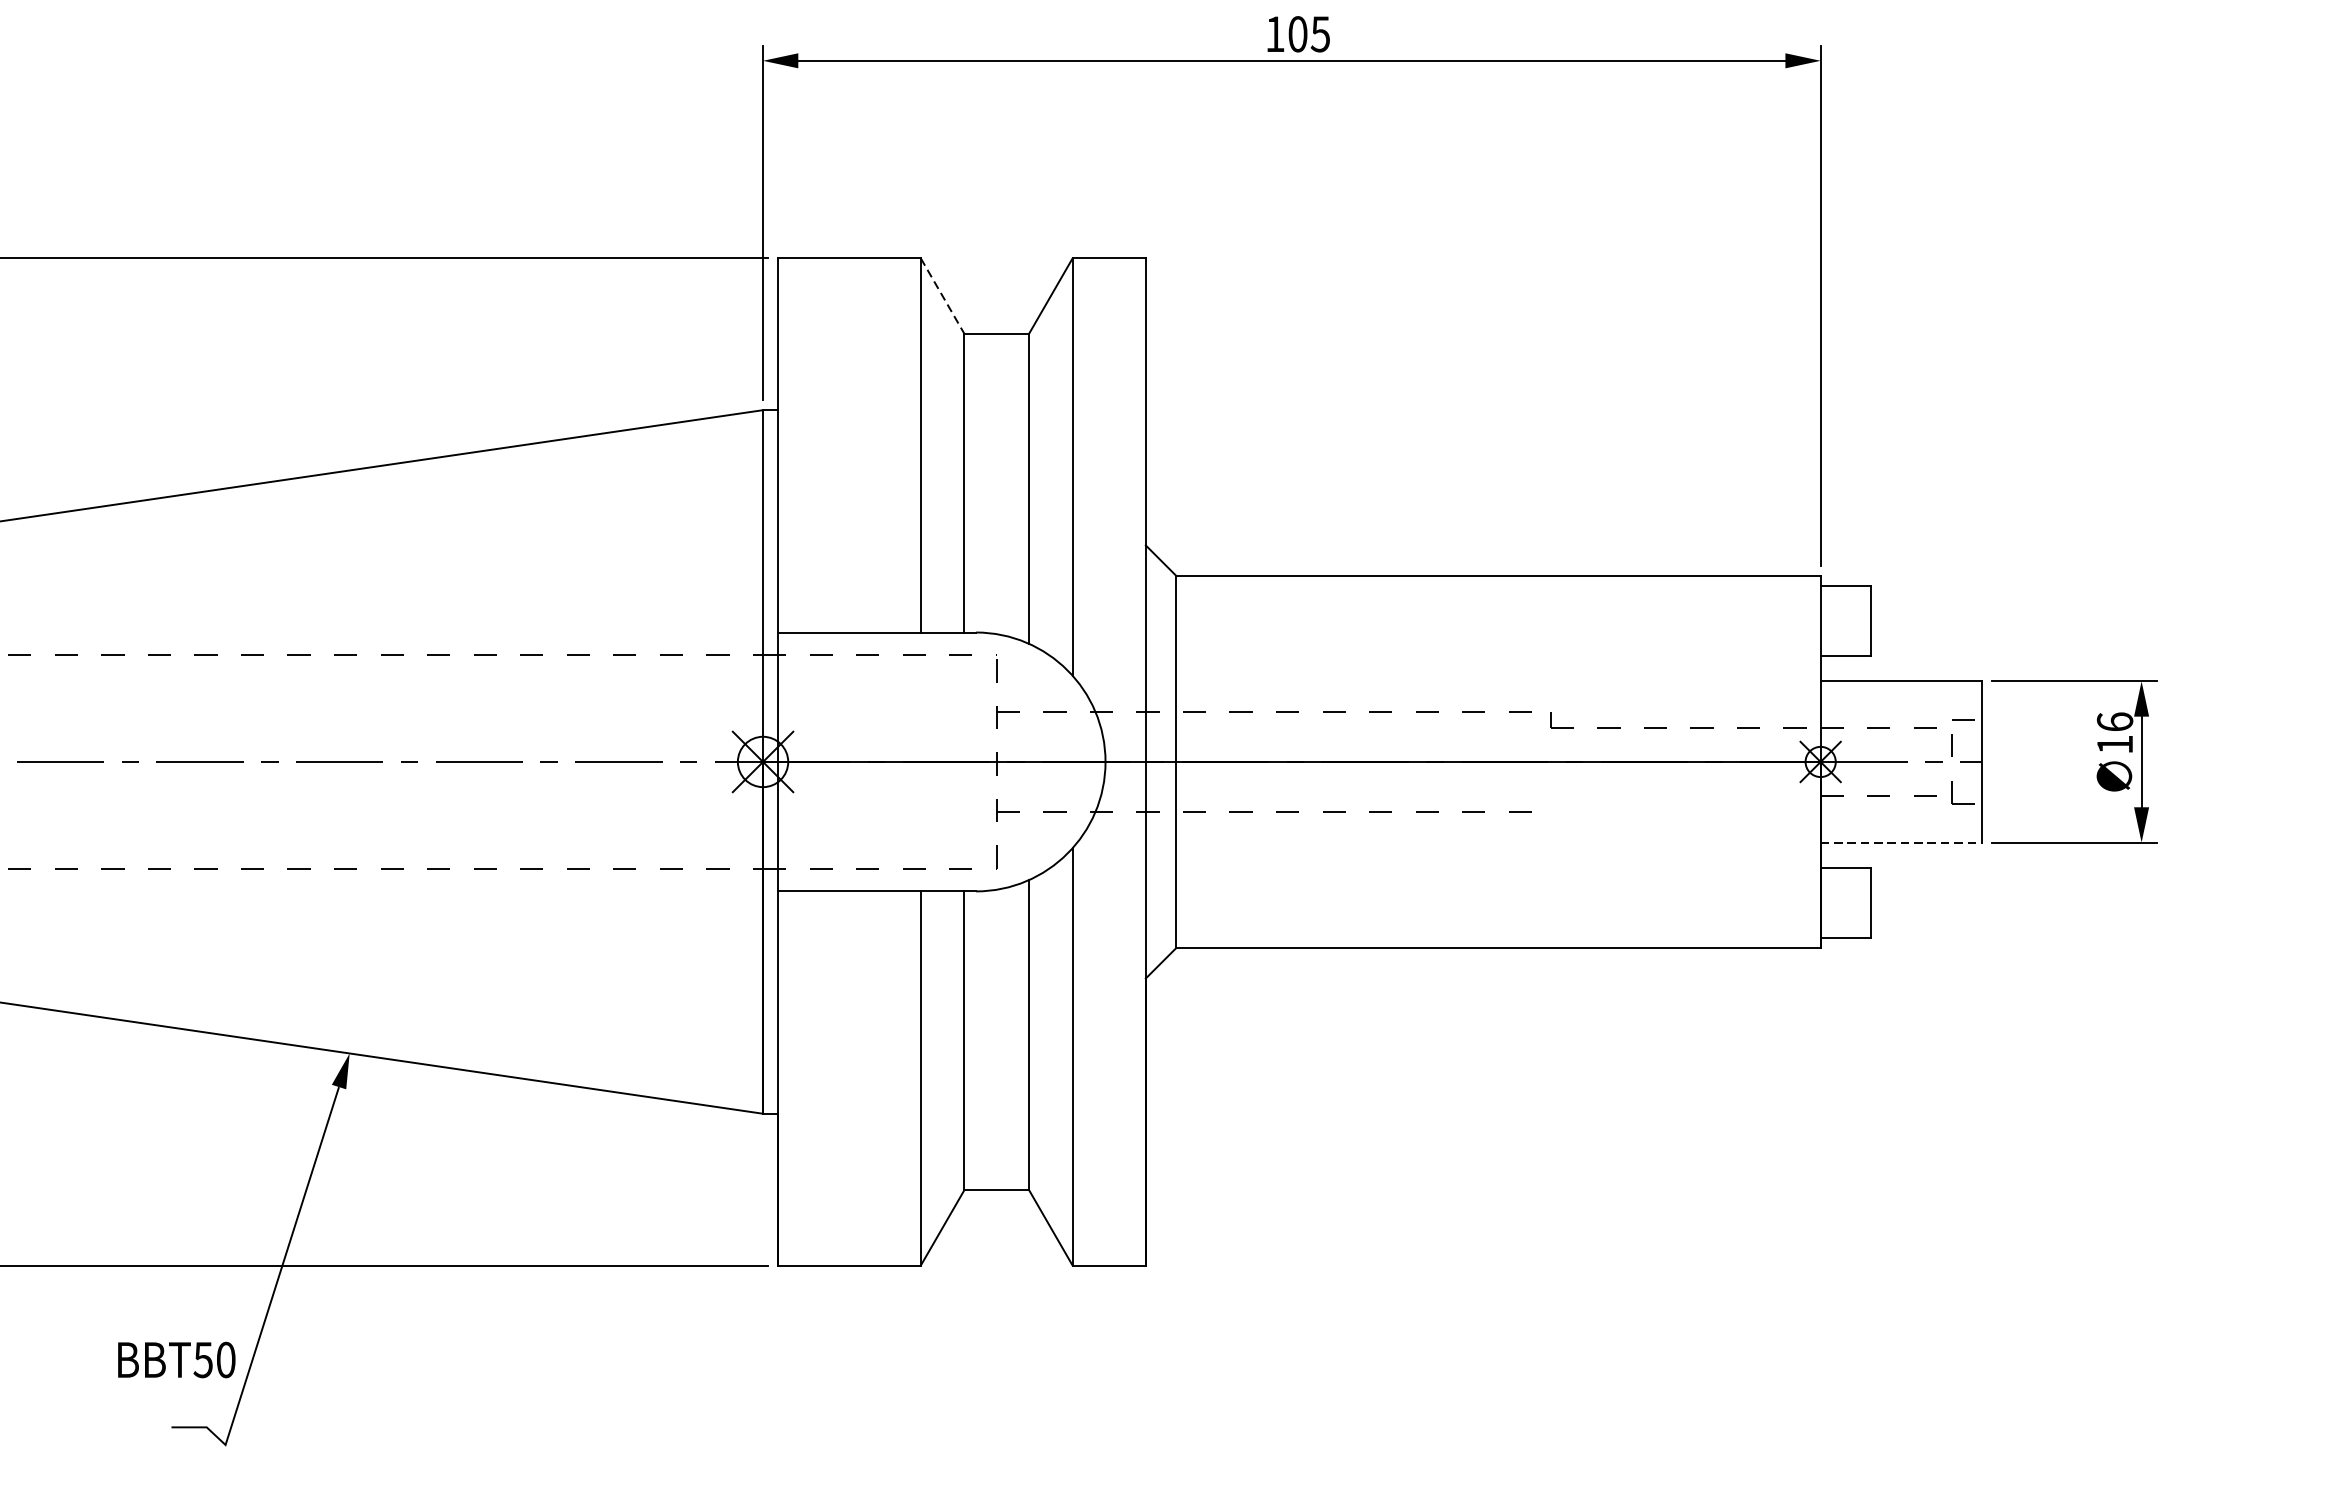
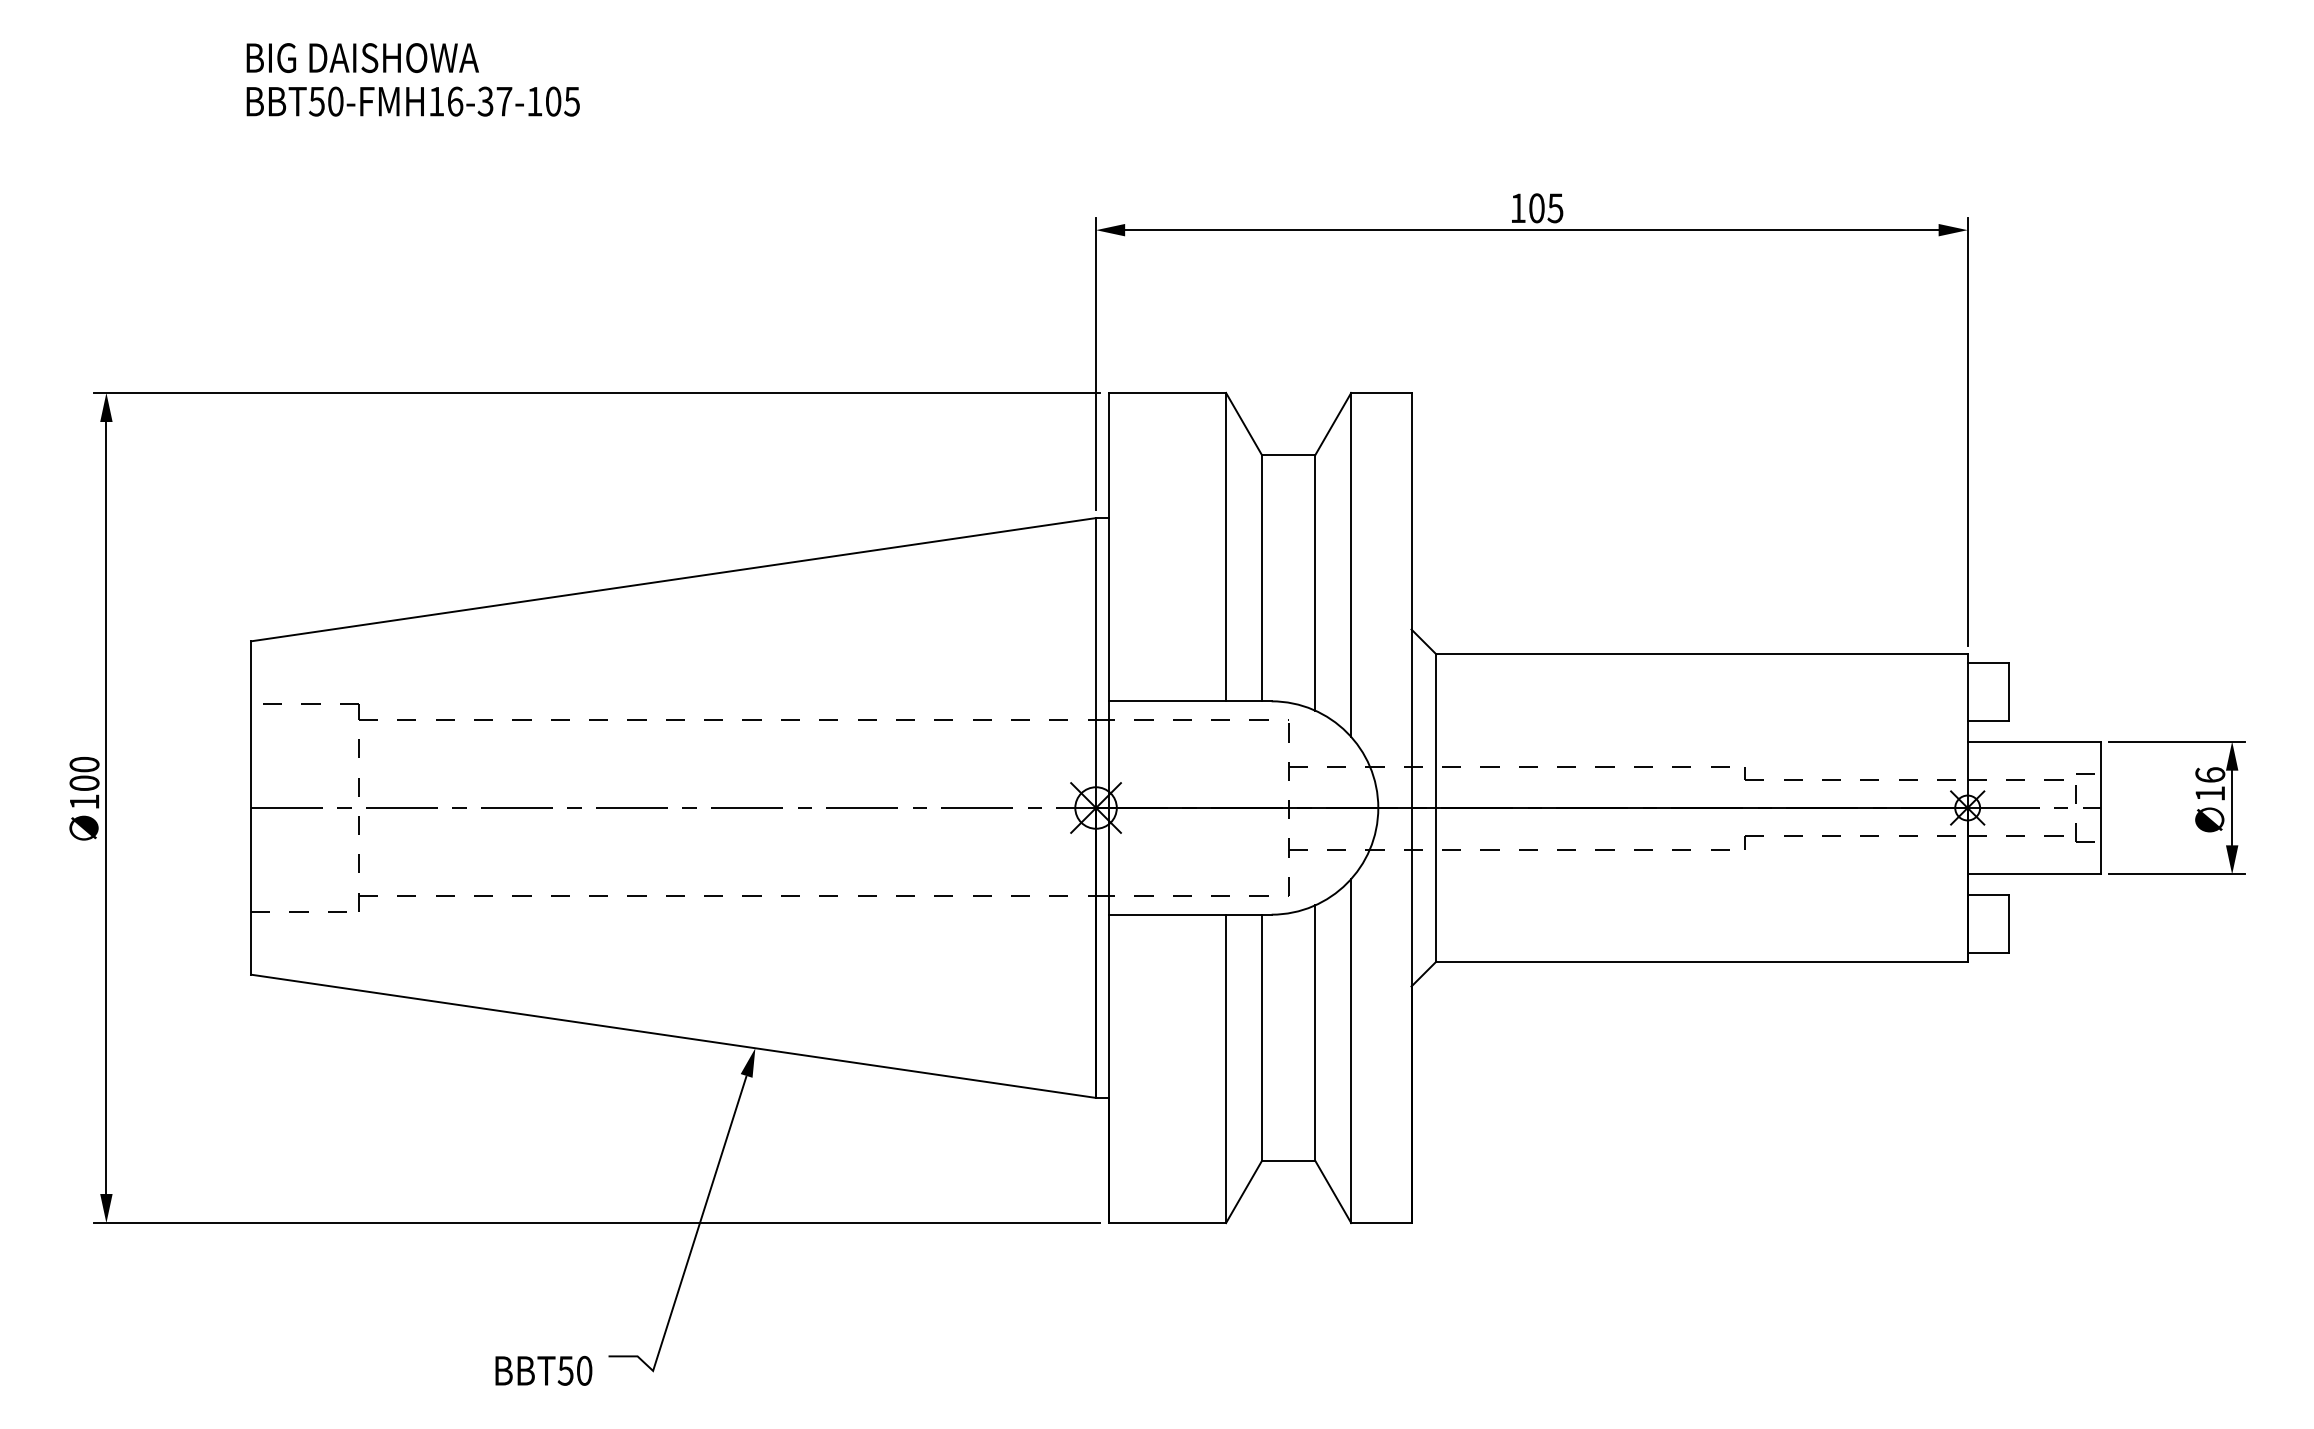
line: (943, 296) -> (1244, 424), dashed -> solid
part: (1666, 796) -> (1840, 836), added
line: (1901, 842) -> (2034, 874), dashed -> solid
text: (176, 1359) -> (543, 1370), moved

